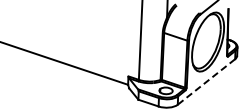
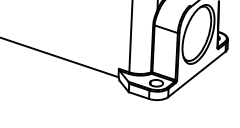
line: (206, 82) -> (196, 74), dashed -> solid

